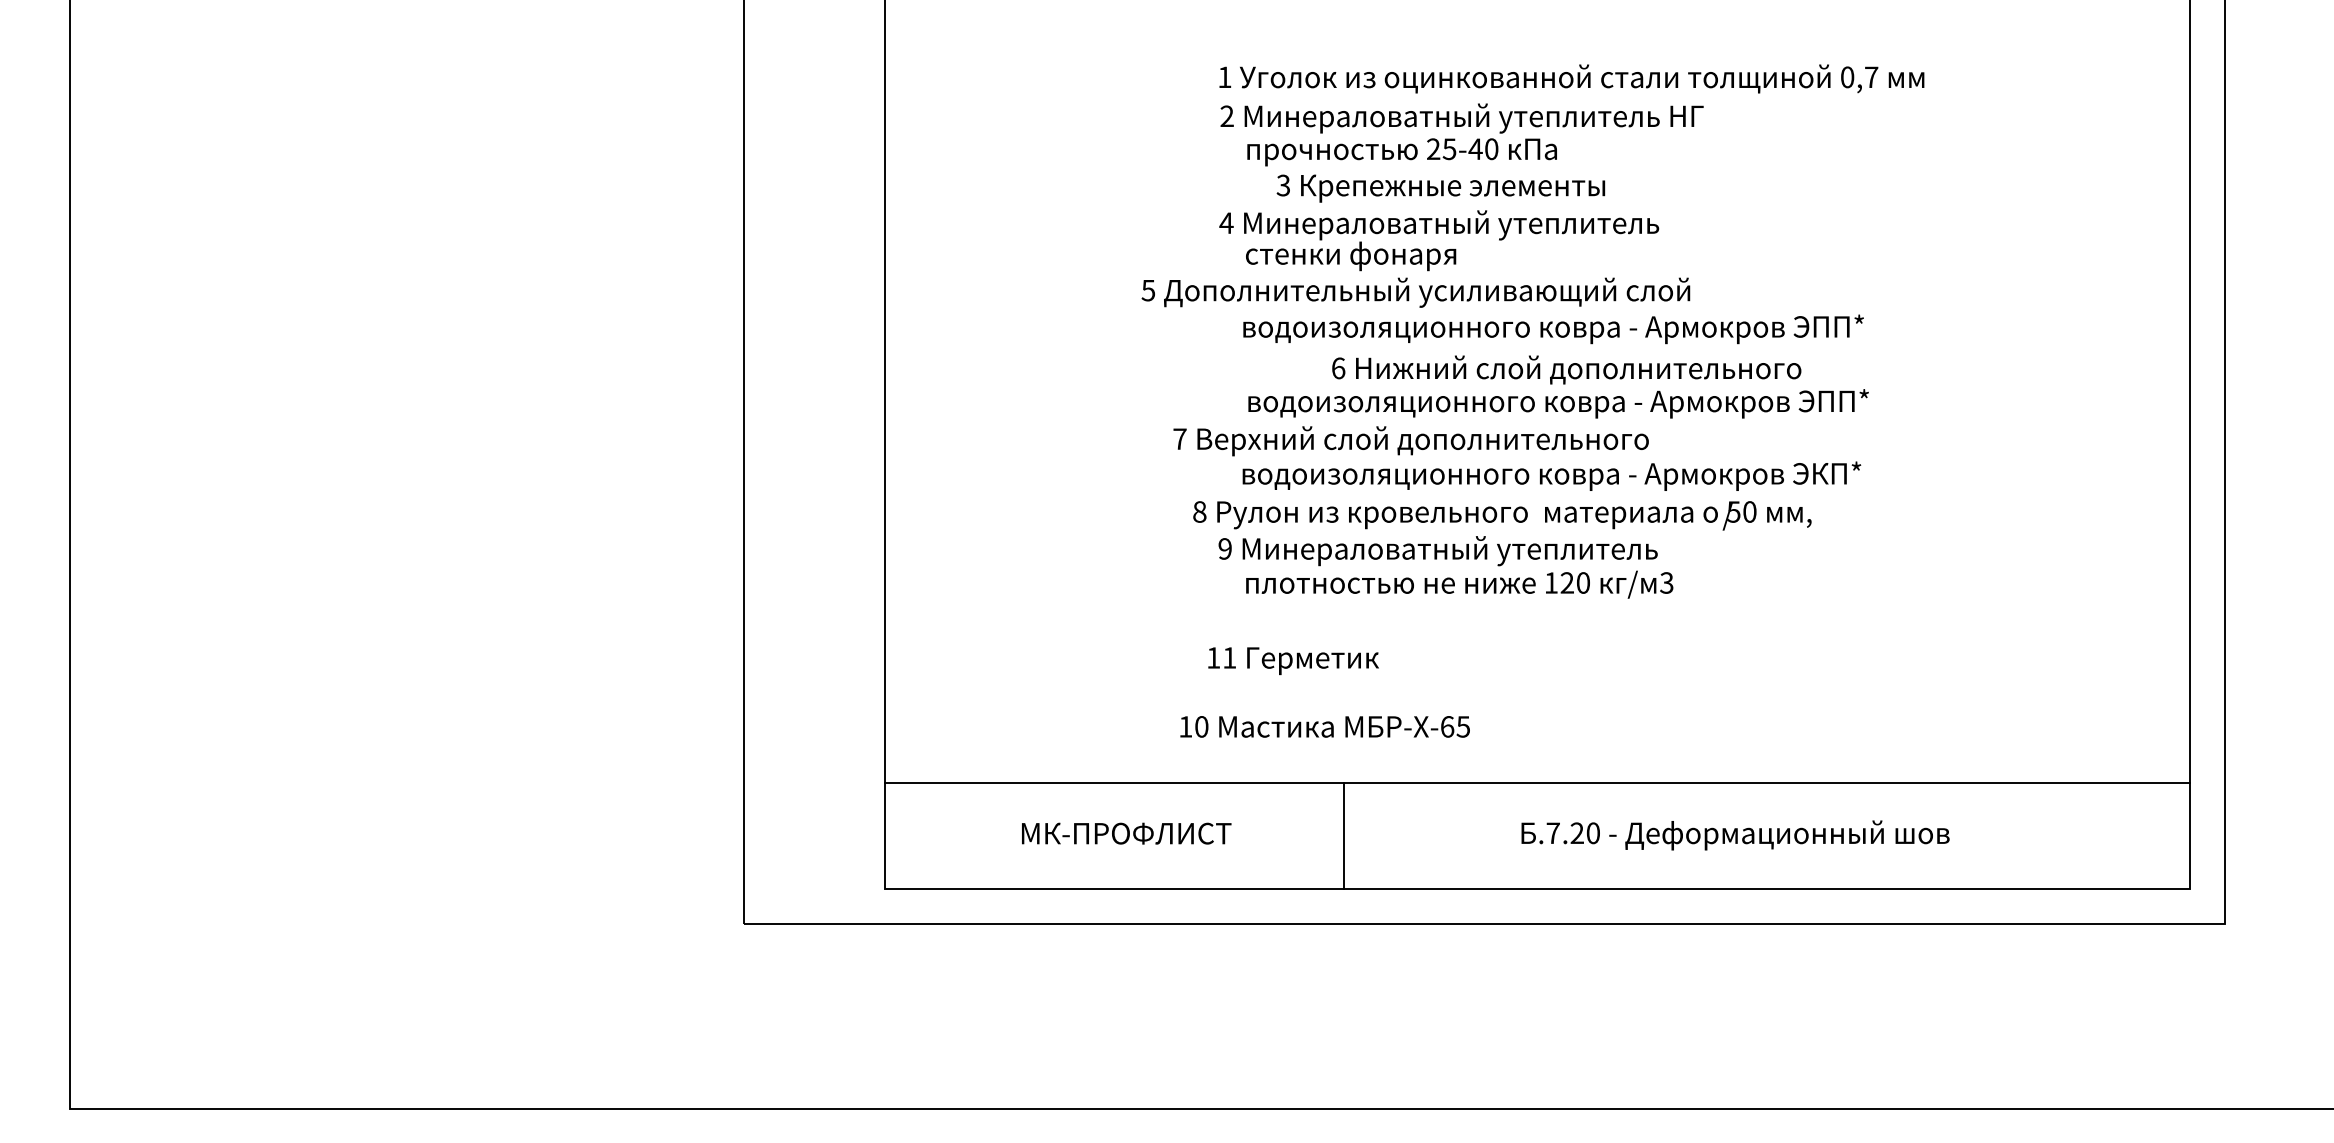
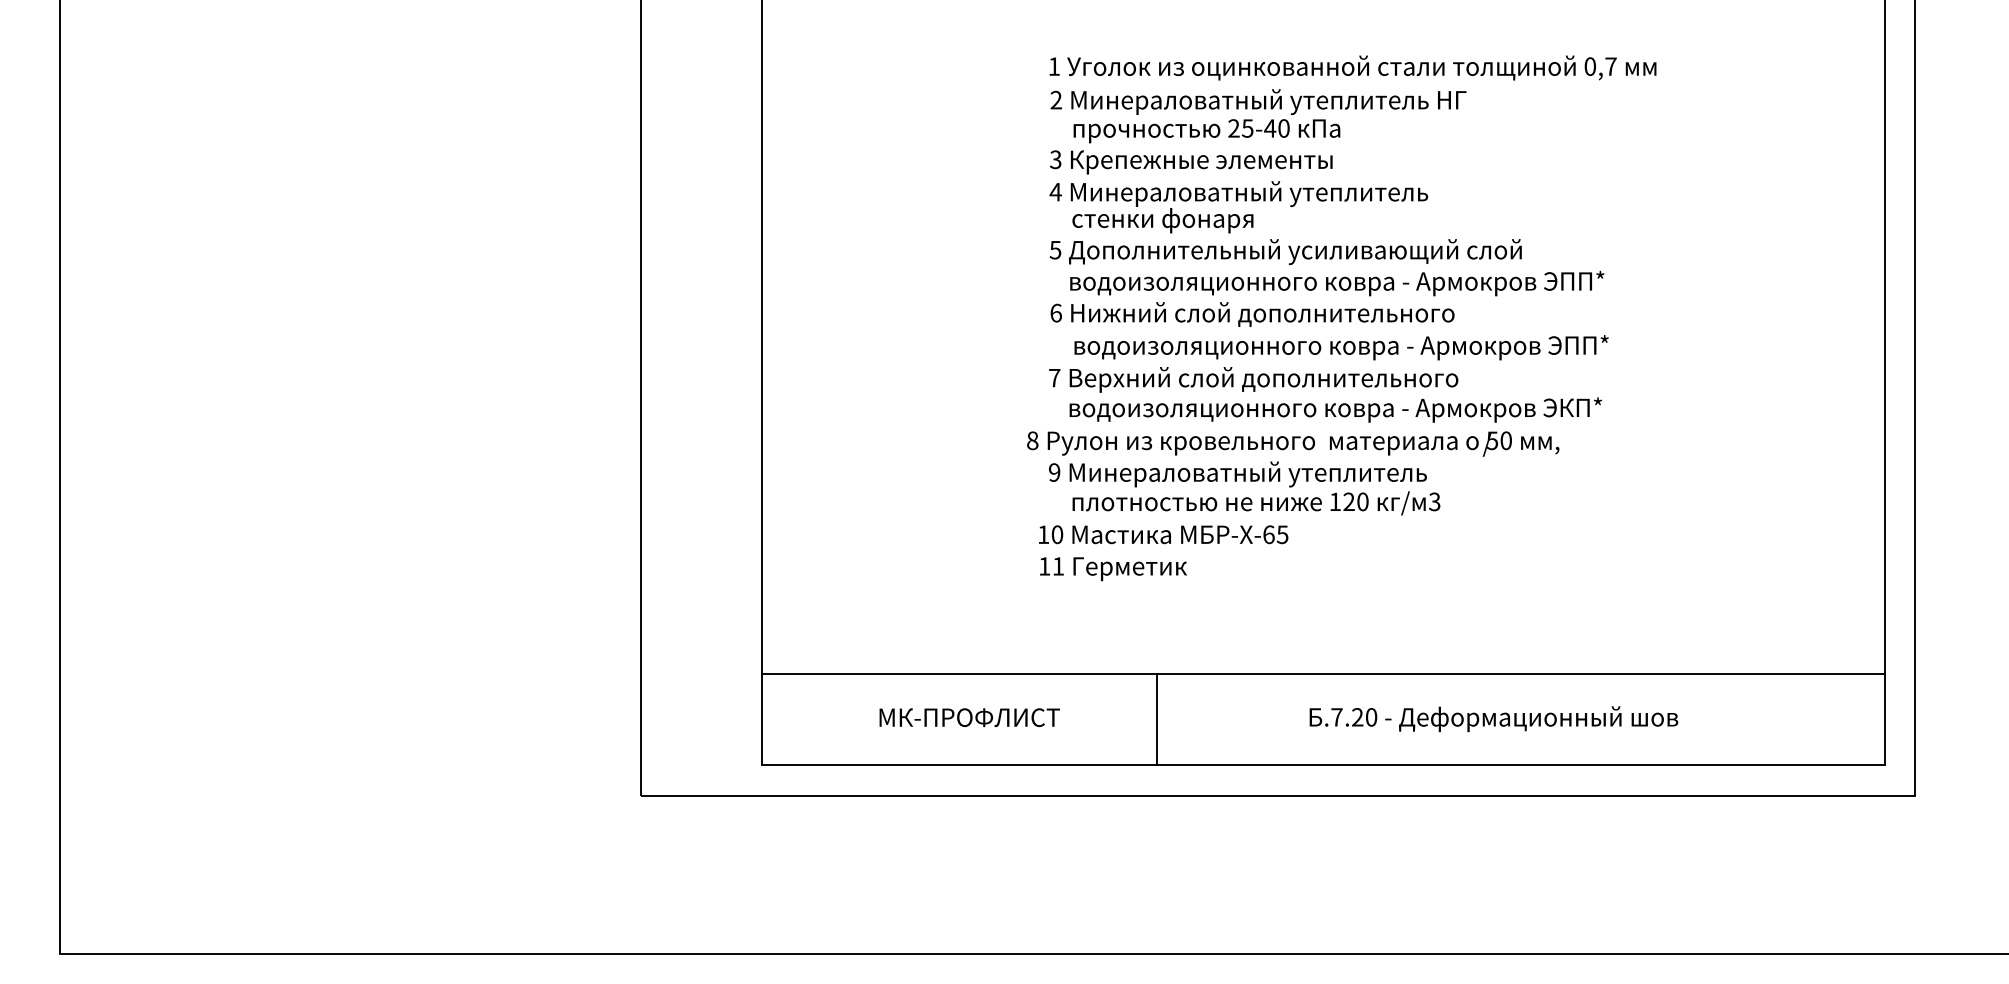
text: (1441, 188) -> (1191, 162), moved
text: (1415, 292) -> (1285, 251), moved
text: (1566, 369) -> (1252, 314), moved
text: (1410, 440) -> (1253, 379), moved
text: (1324, 726) -> (1163, 534), moved

